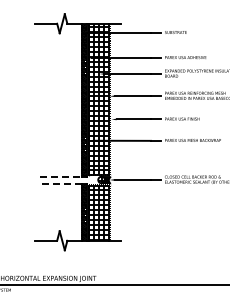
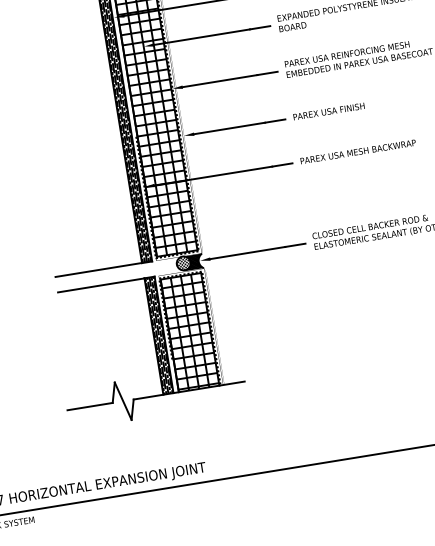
line: (61, 176) -> (100, 269), dashed -> solid
line: (60, 184) -> (100, 286), dashed -> solid

